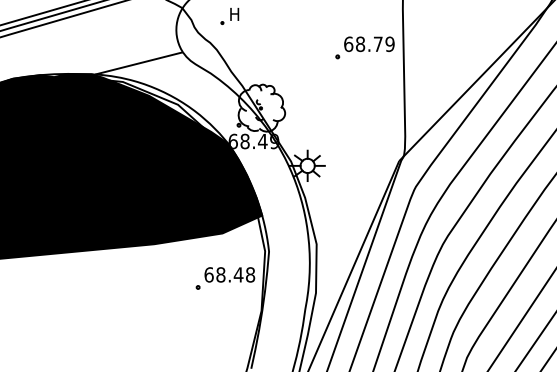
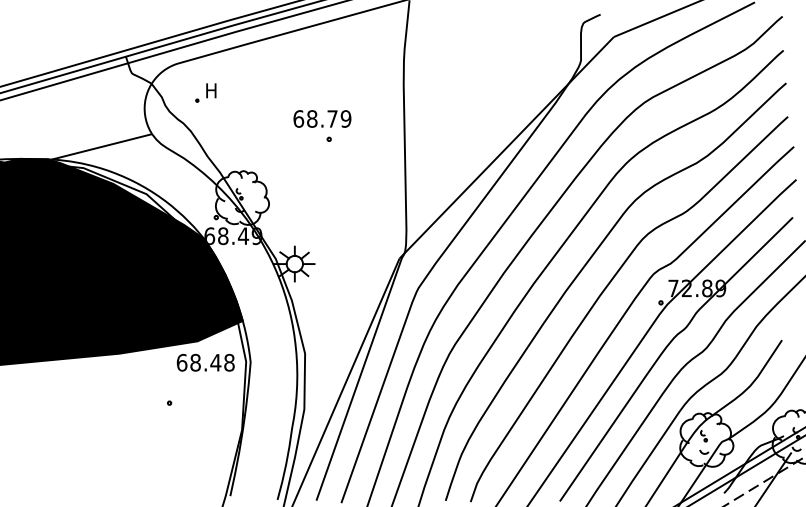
text: (369, 43) -> (322, 118), moved
text: (229, 274) -> (205, 362), moved

